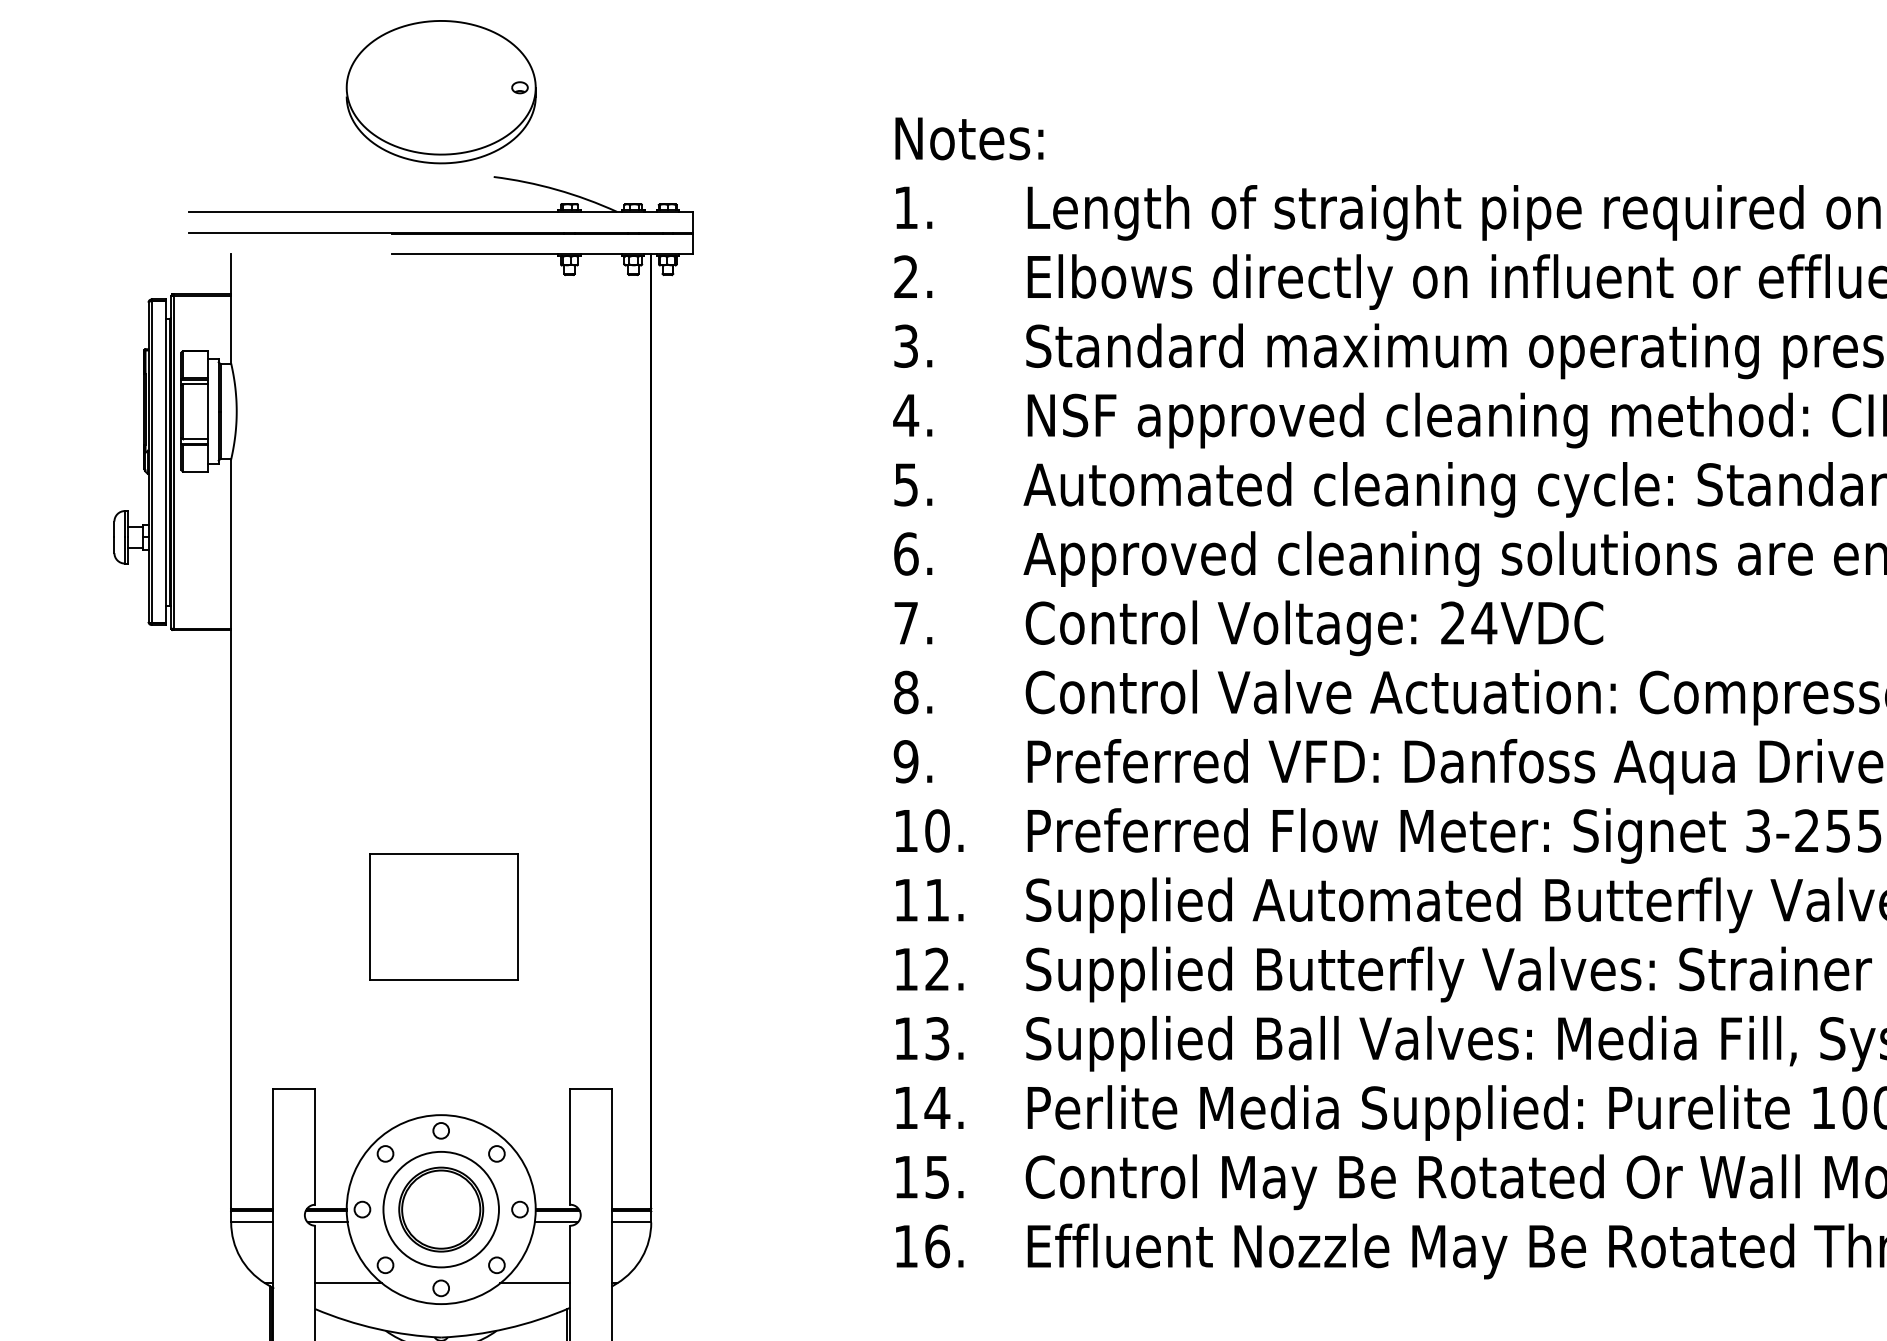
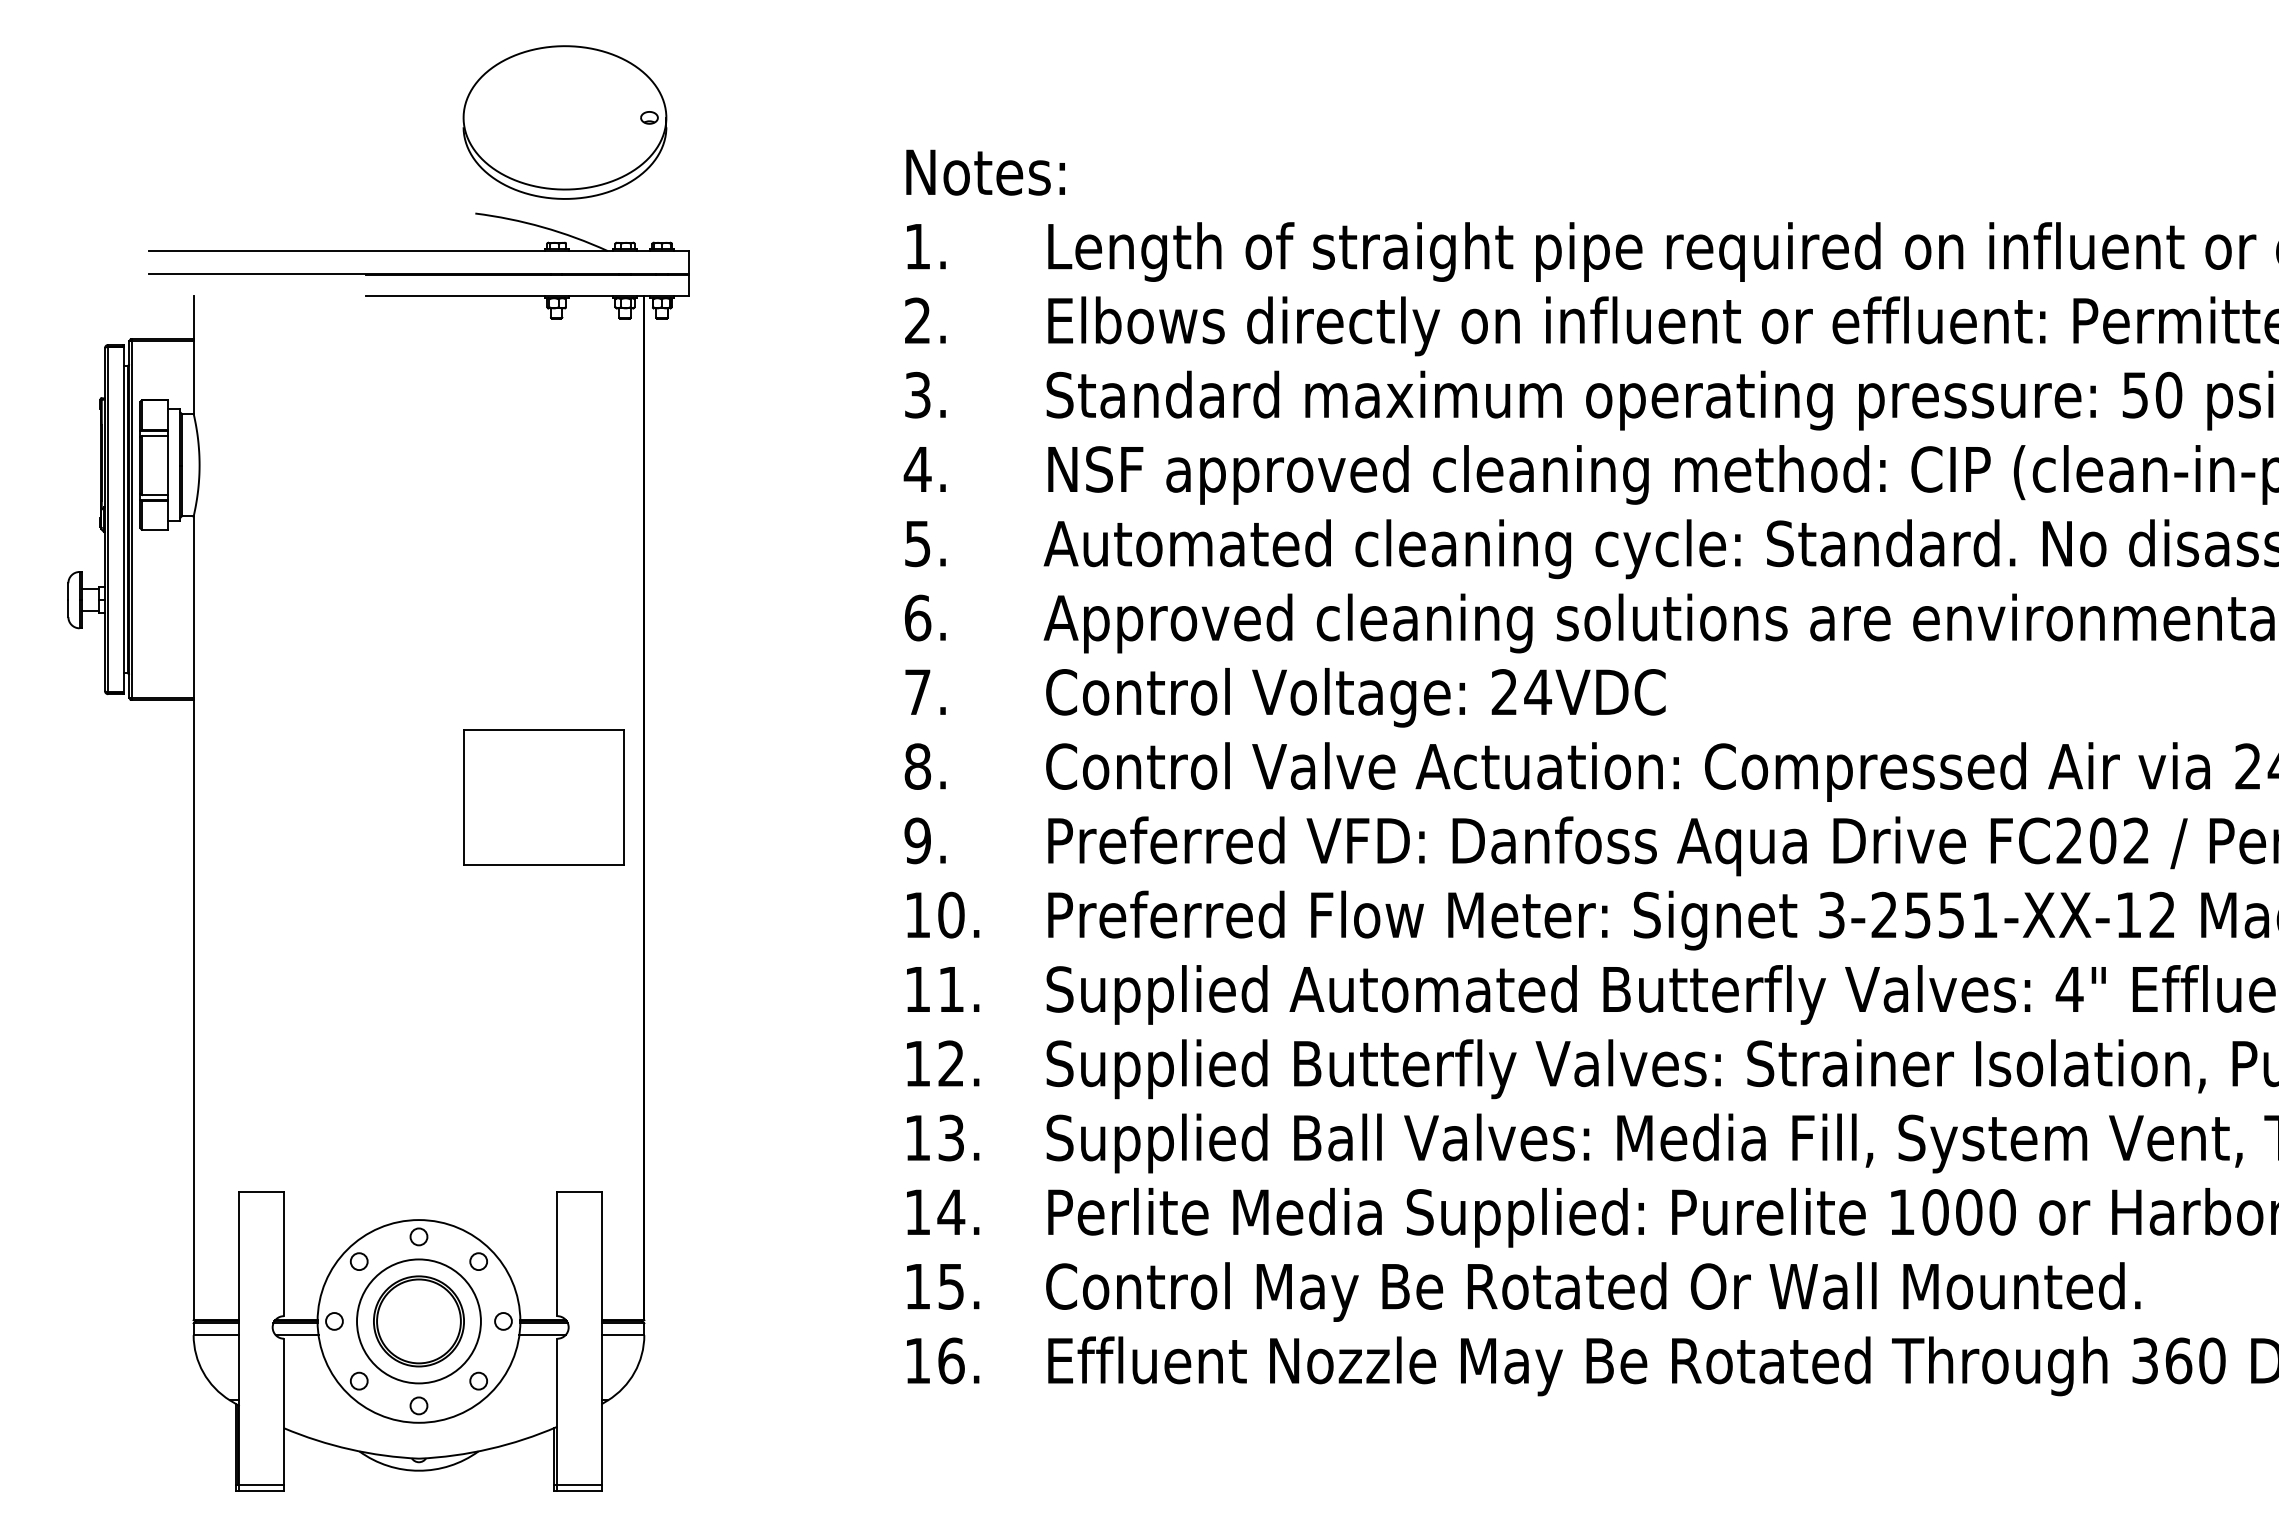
part: (440, 92) -> (564, 122), moved
part: (443, 917) -> (543, 797), moved
line: (348, 1283) -> (319, 1400), removed
line: (534, 1283) -> (519, 1400), removed

